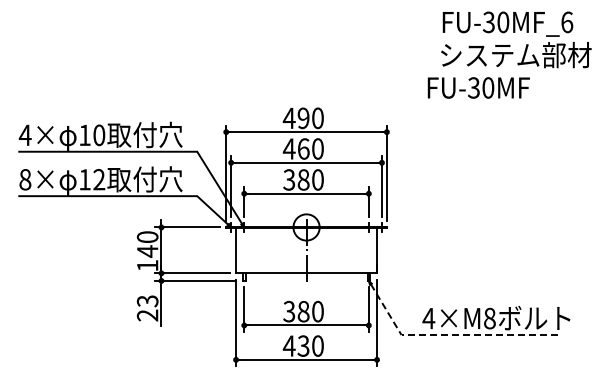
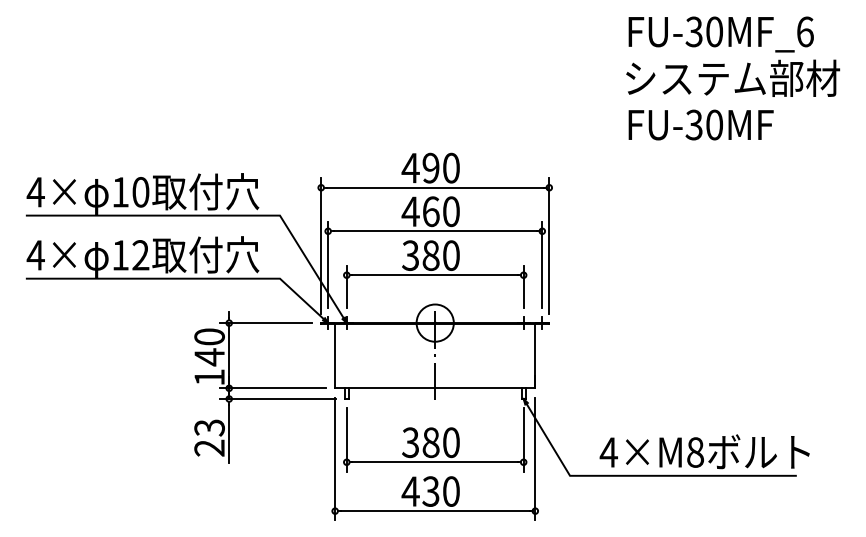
text: (478, 87) -> (700, 124), moved
text: (24, 179) -> (34, 255), 8× -> 4×
line: (451, 335) -> (641, 476), dashed -> solid

